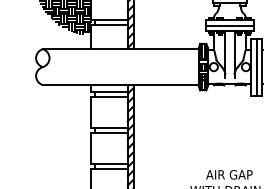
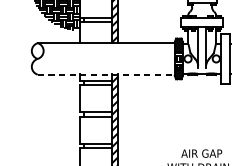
line: (229, 25) -> (201, 22), removed
line: (256, 66) -> (225, 58), removed
line: (120, 85) -> (106, 75), solid -> dashed

